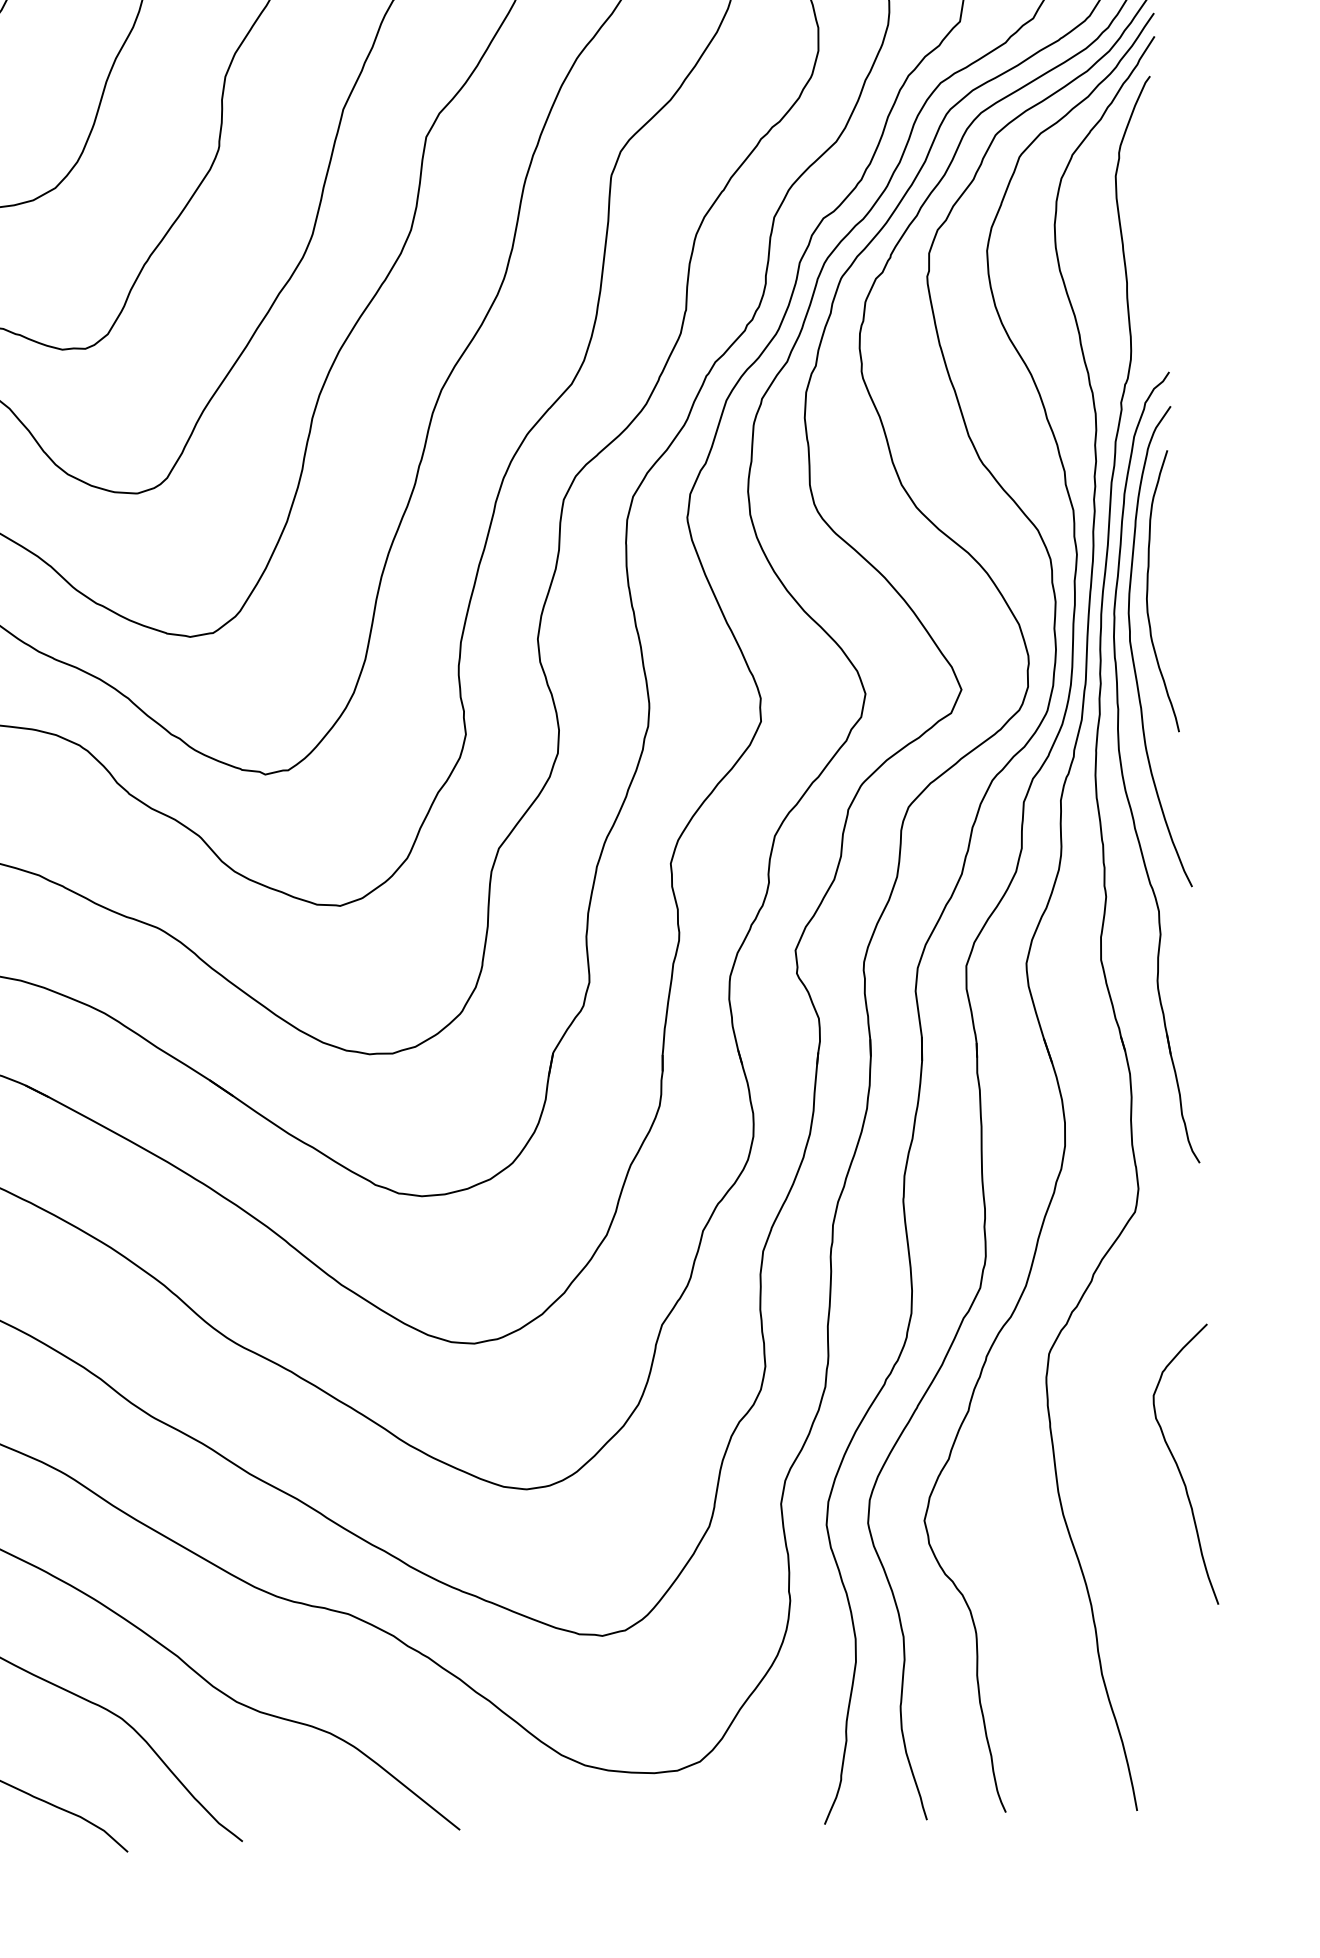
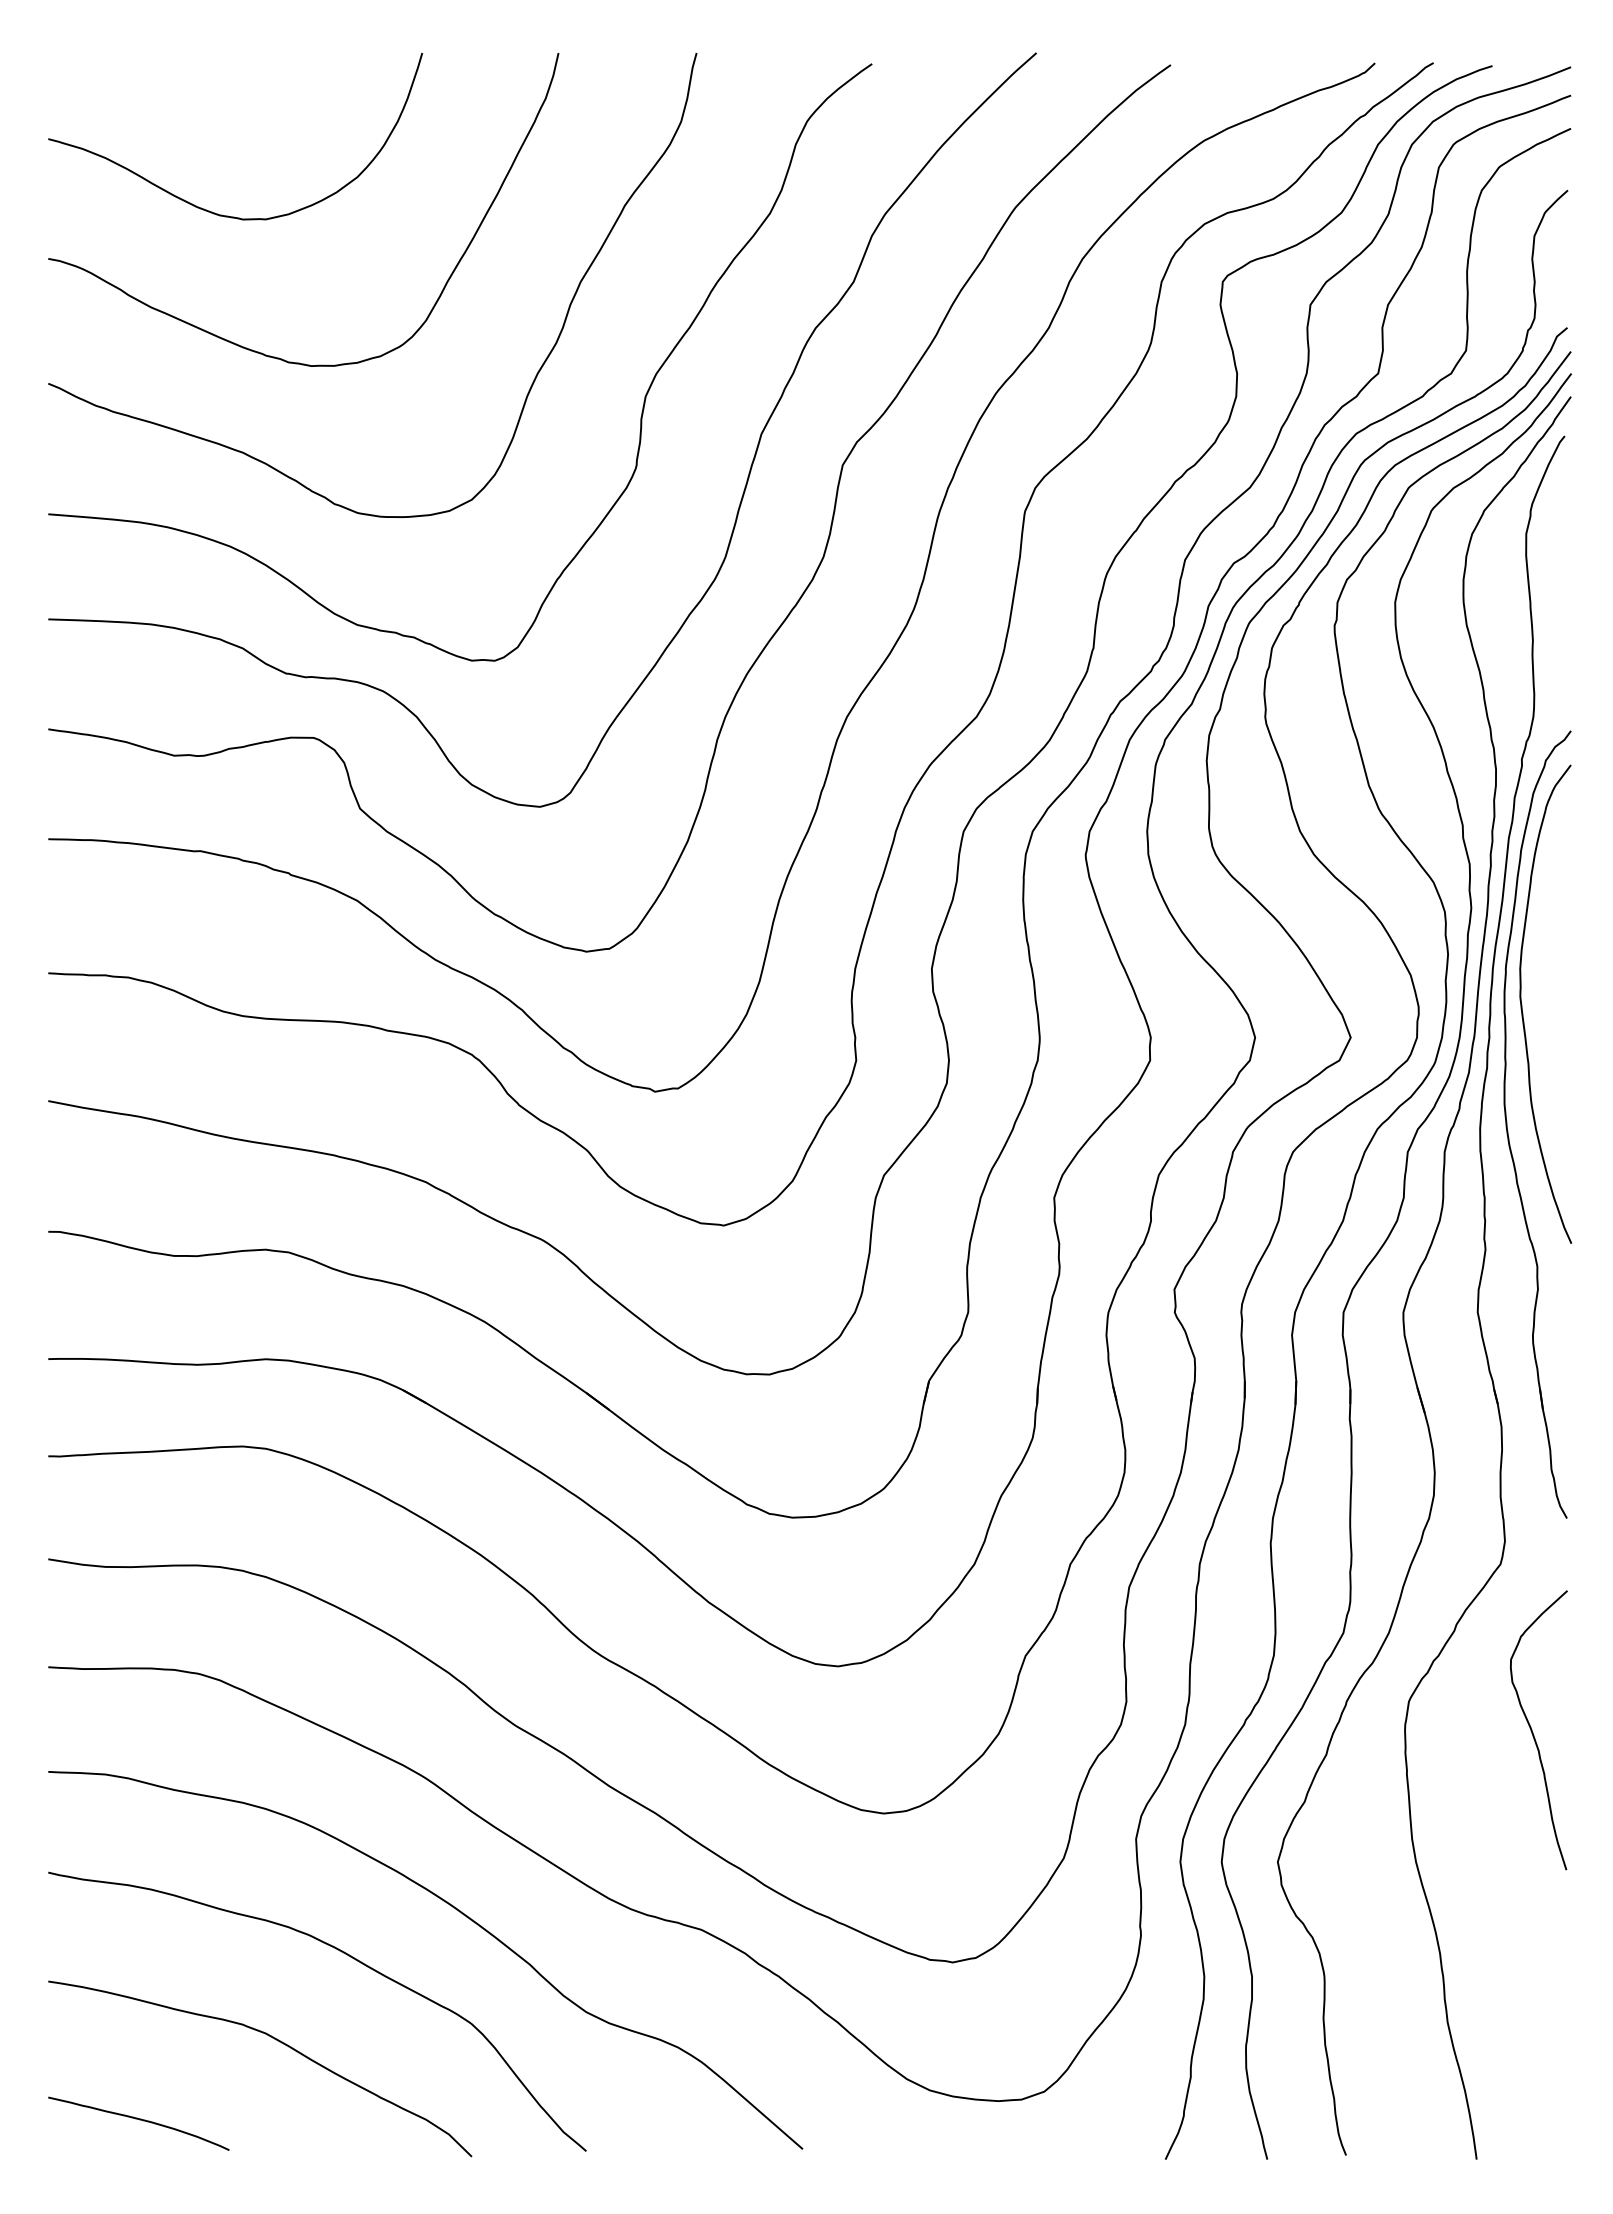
curve: (1148, 591) -> (1540, 948), removed
curve: (1179, 1467) -> (1533, 1732), moved

